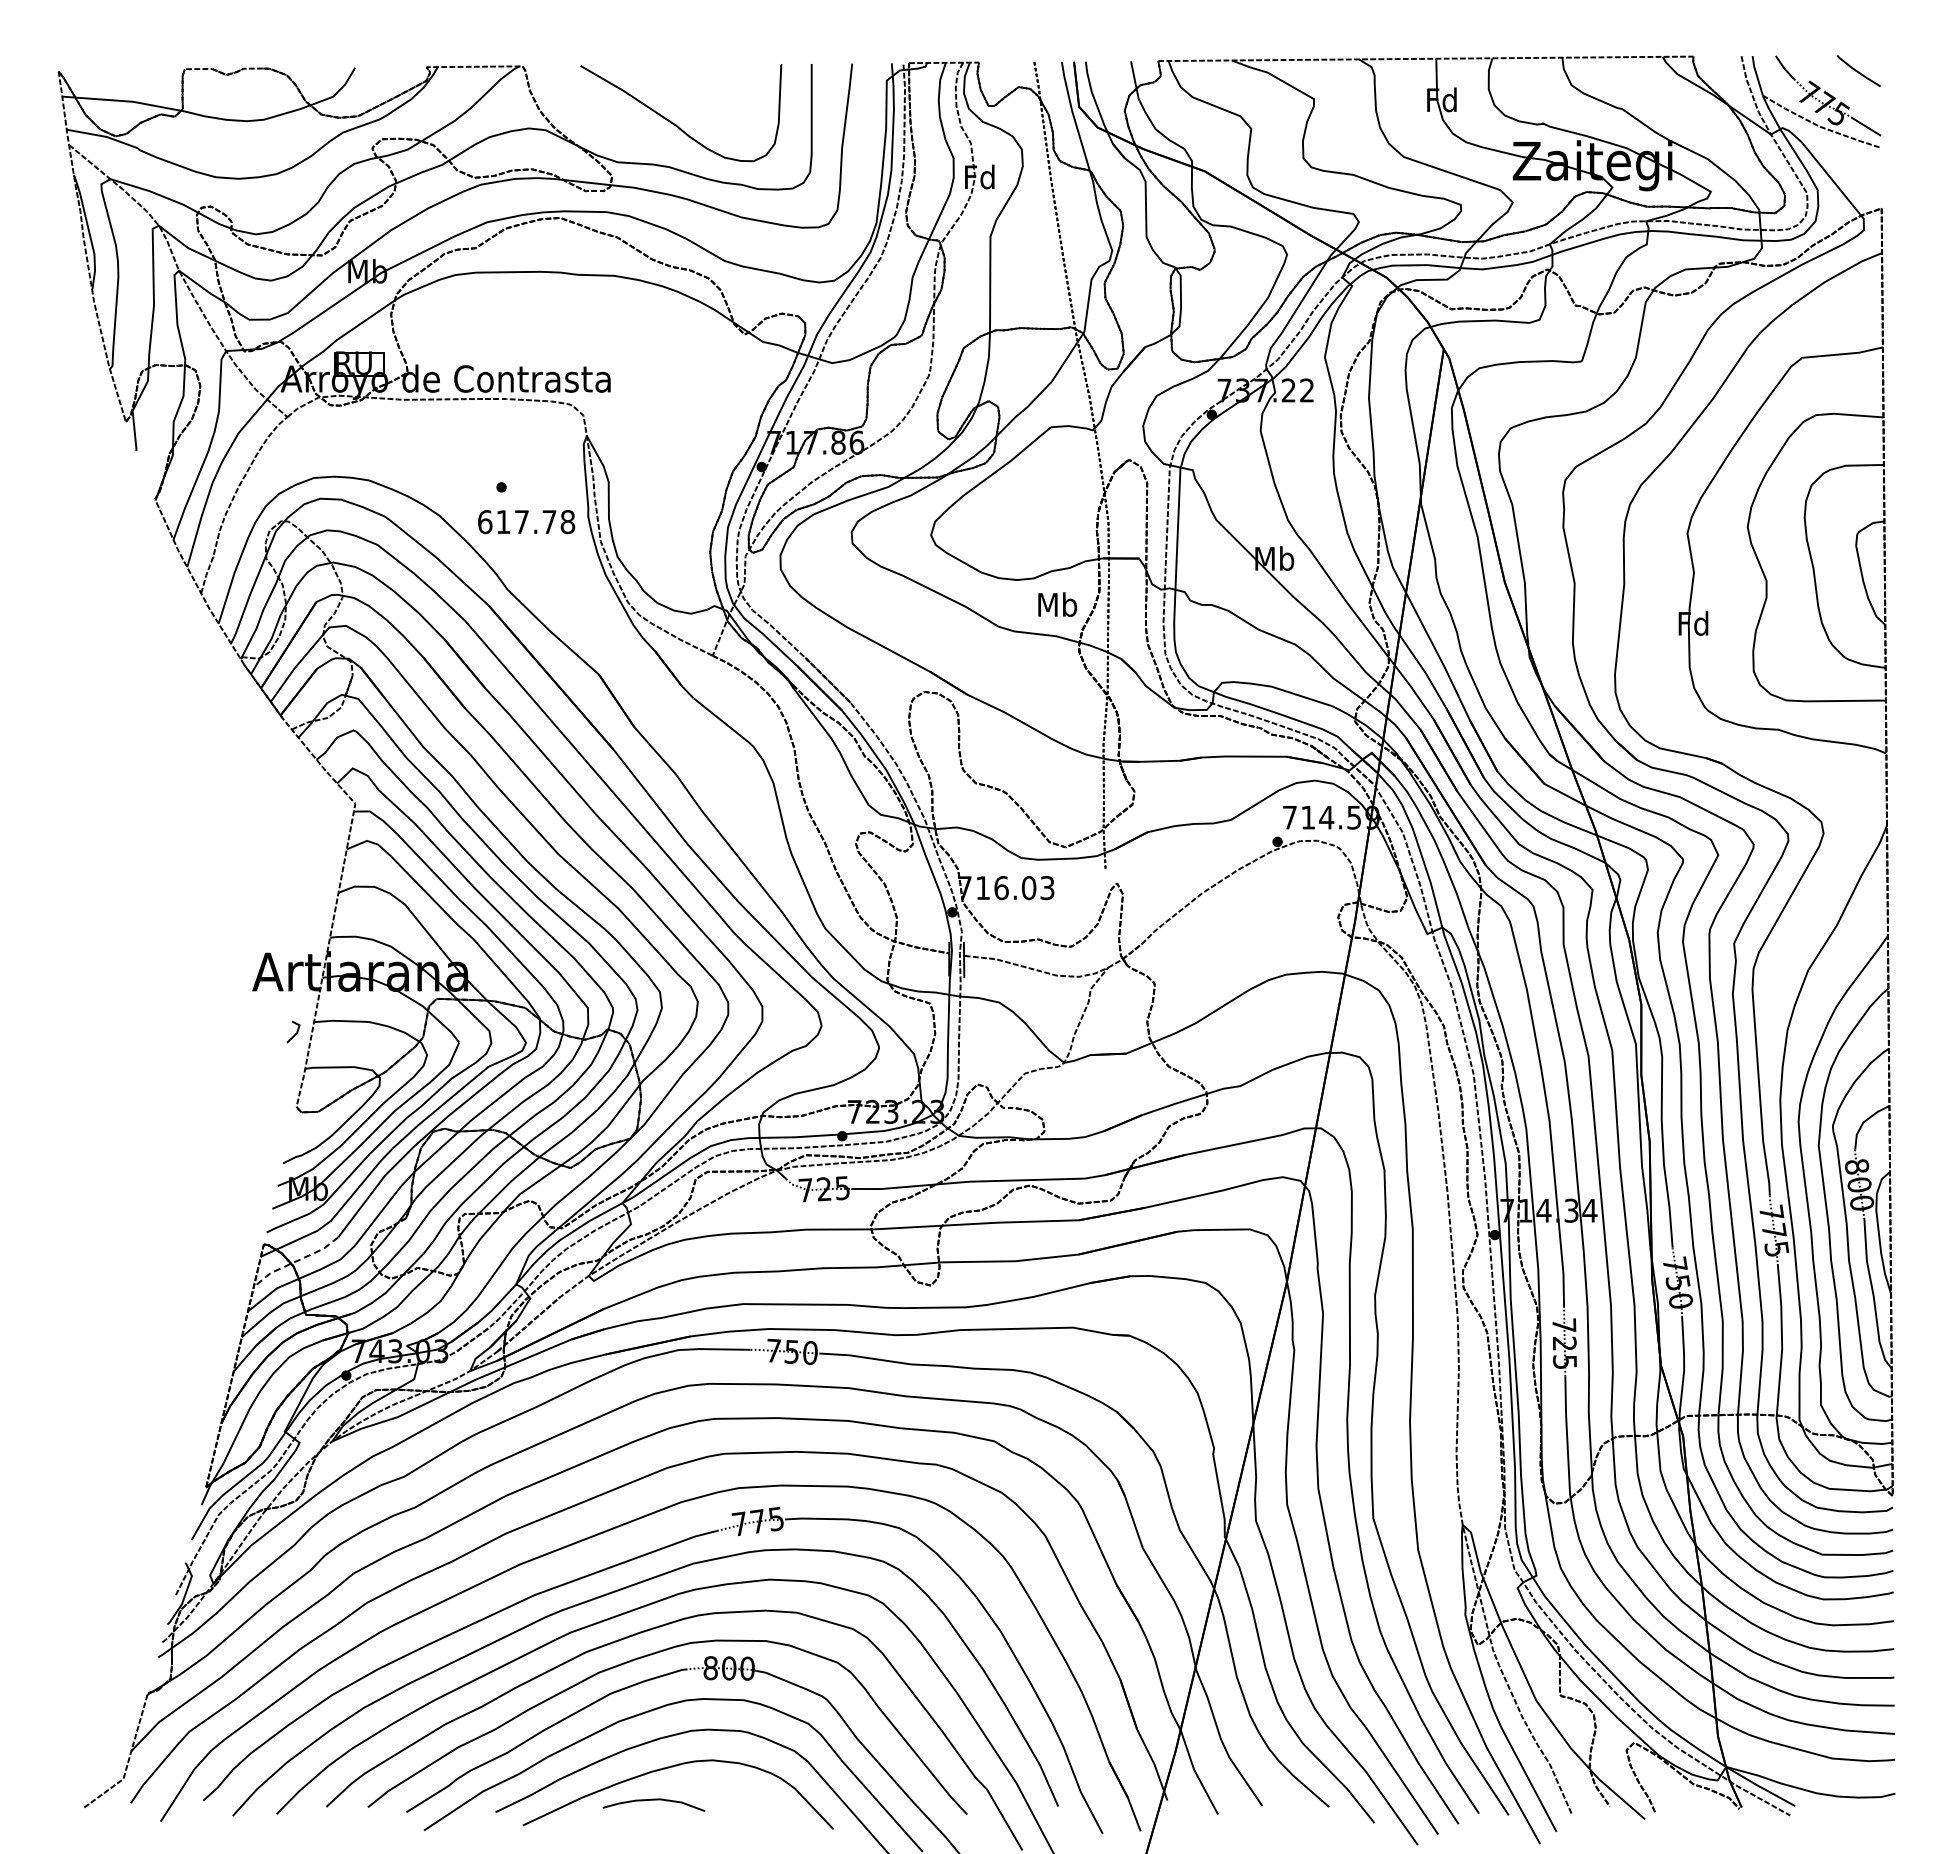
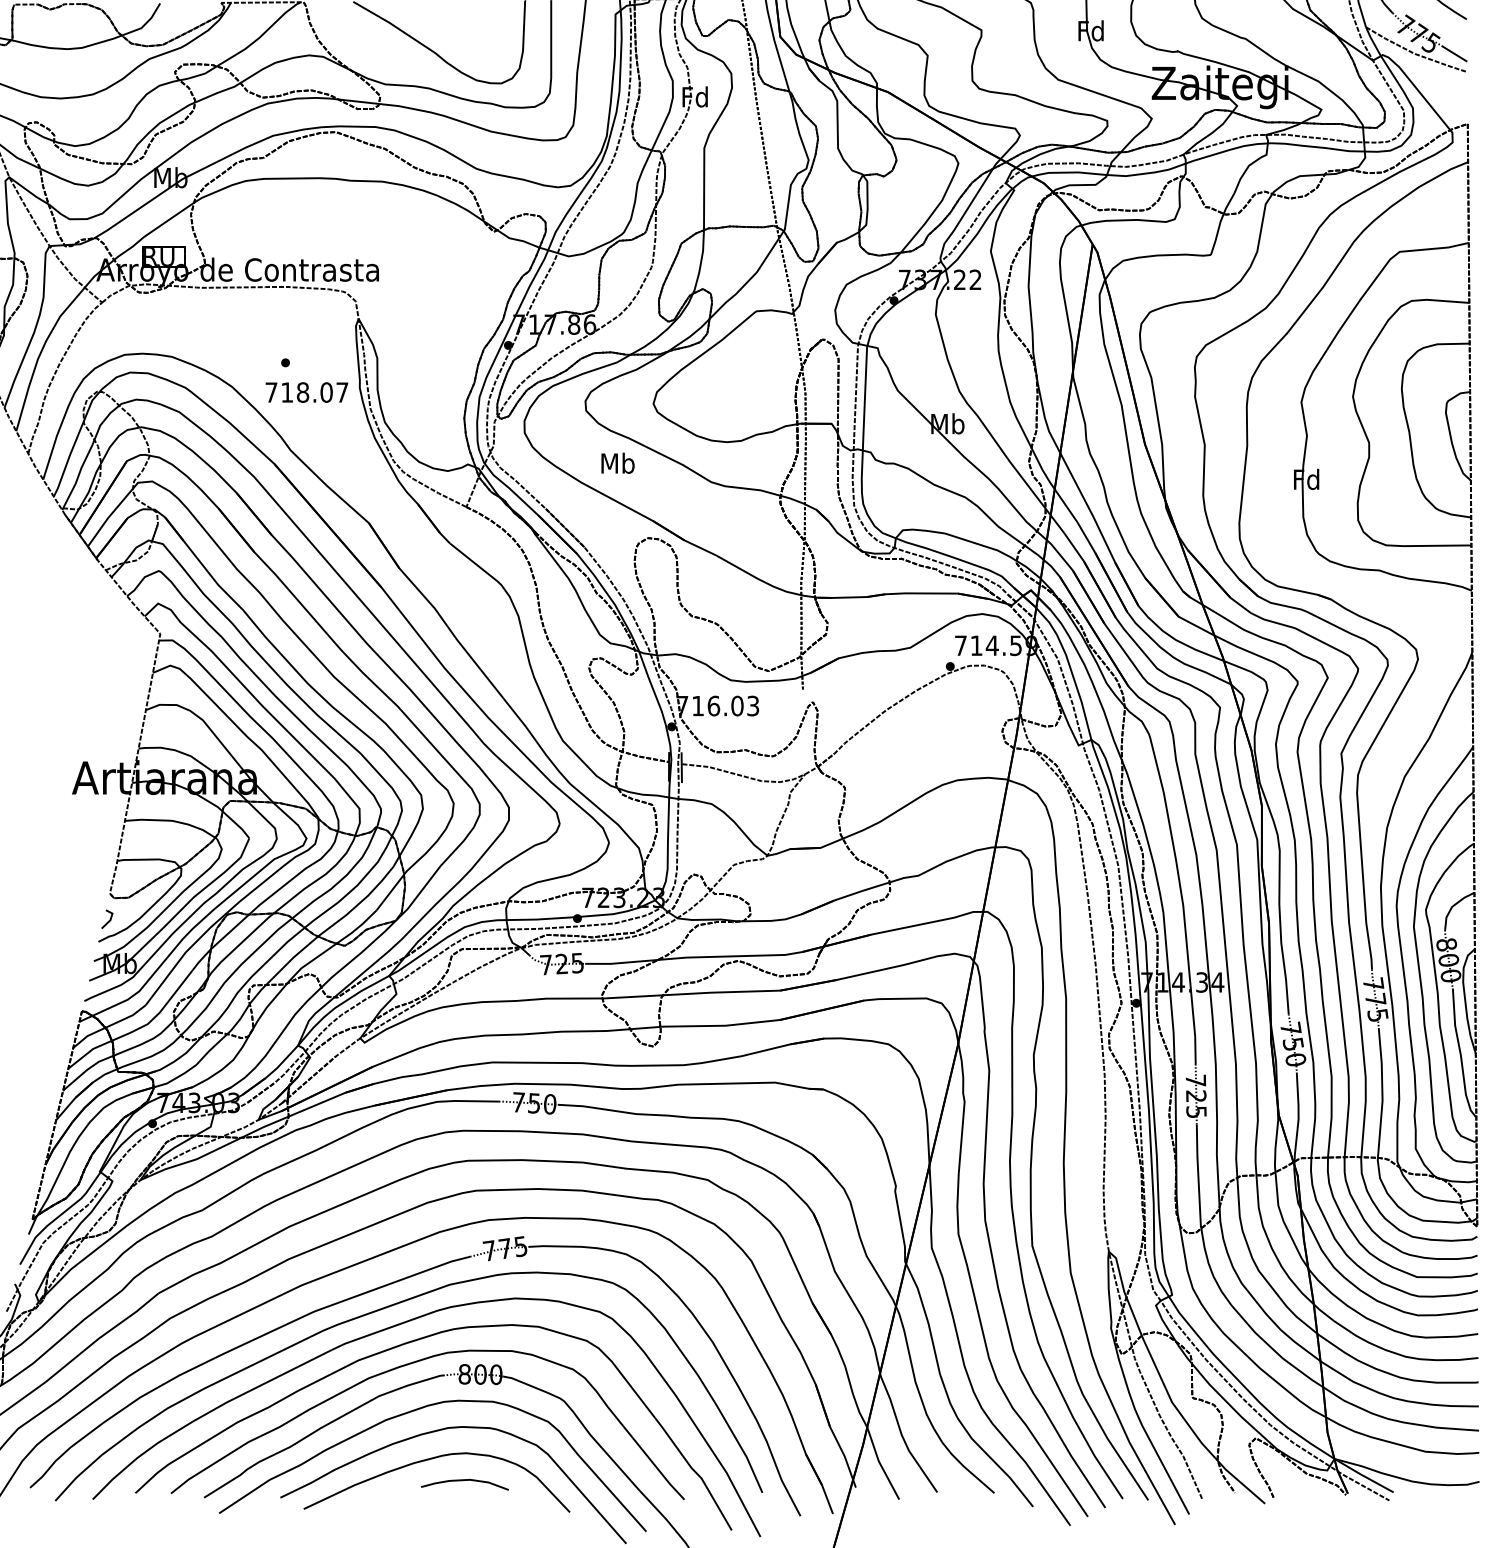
text: (526, 522) -> (306, 392), 617.78 -> 718.07
text: (1057, 604) -> (617, 463), moved
line: (295, 1033) -> (109, 920), moved
line: (295, 1261) -> (109, 1025), dashed -> solid
curve: (653, 1800) -> (464, 1480), moved

